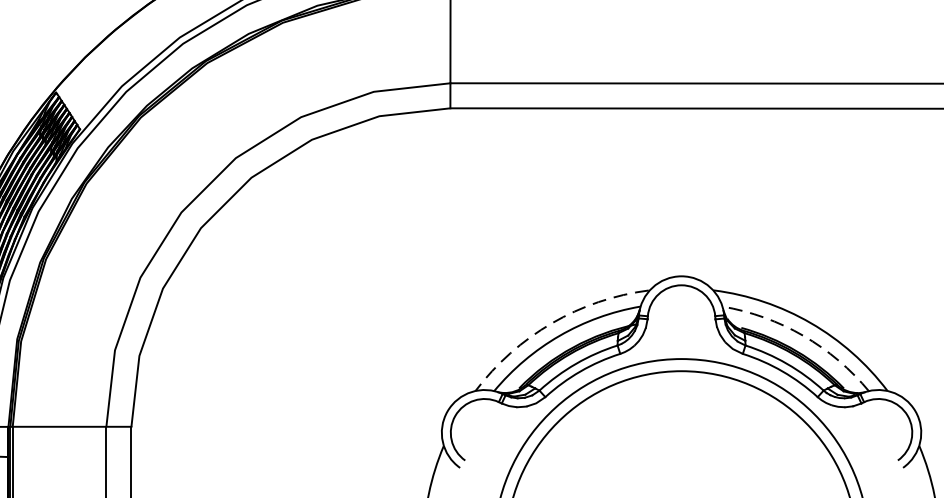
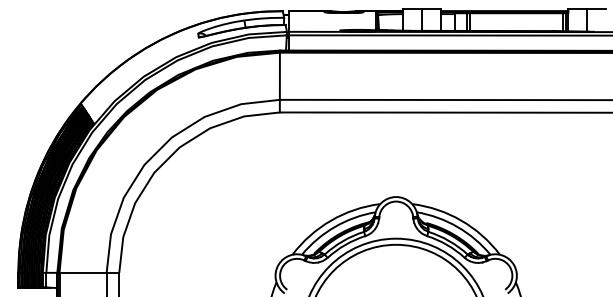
arc: (550, 322) -> (330, 220), dashed -> solid
arc: (803, 336) -> (457, 227), dashed -> solid

